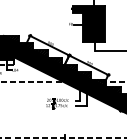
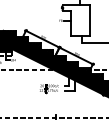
fill: (87, 24) -> (75, 21), removed

